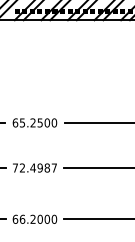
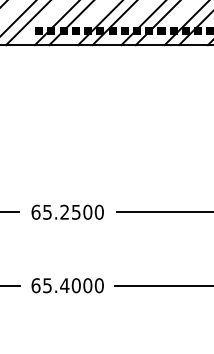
text: (34, 167) -> (66, 284), 72.4987 -> 65.4000

